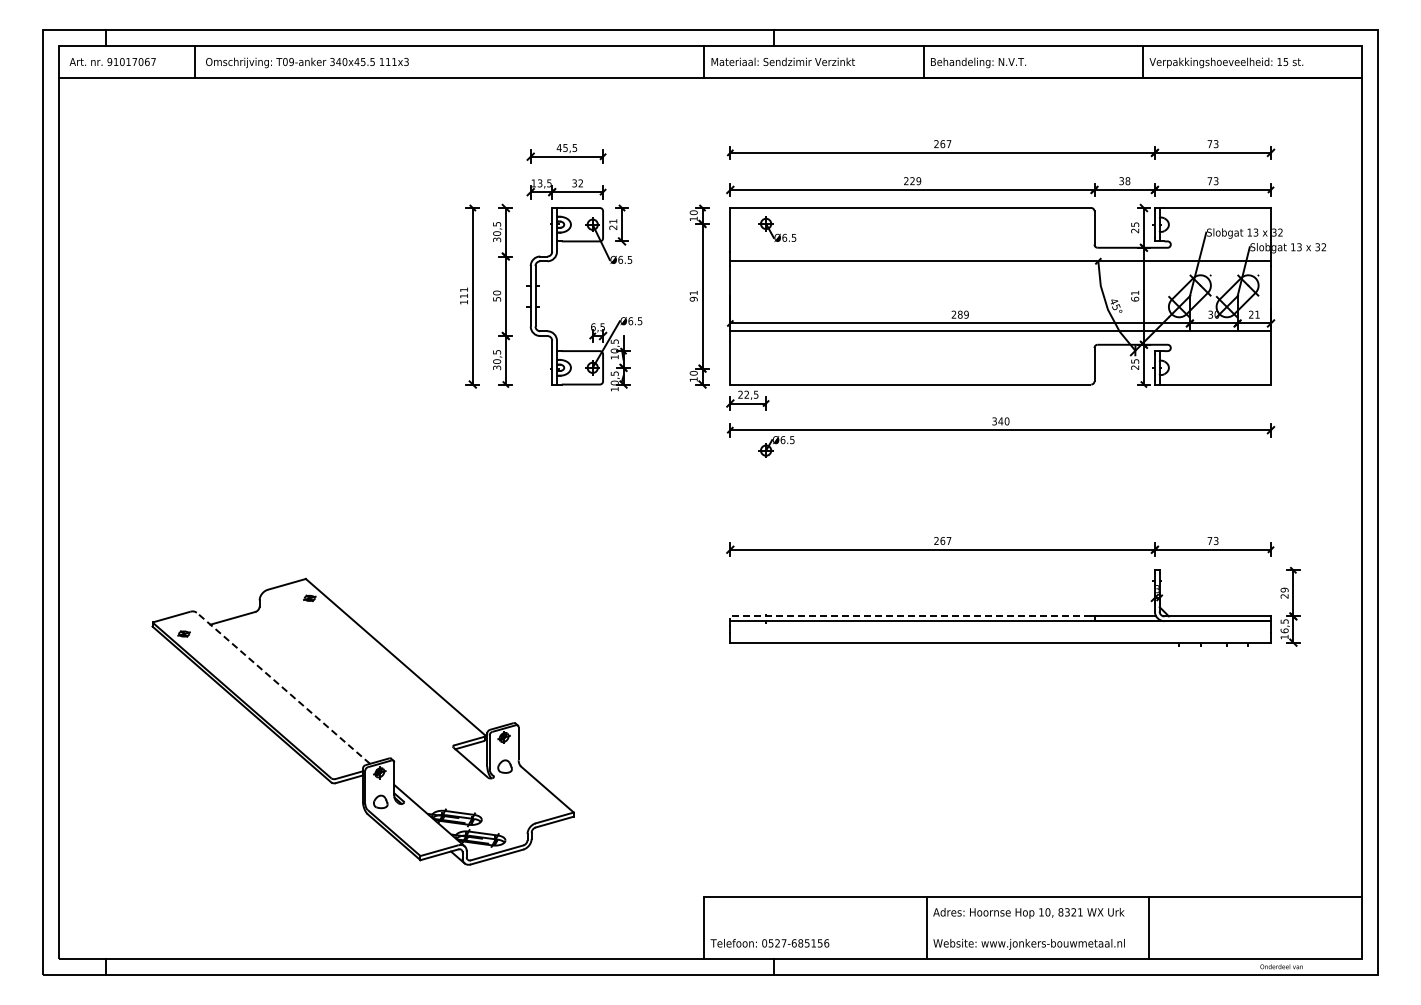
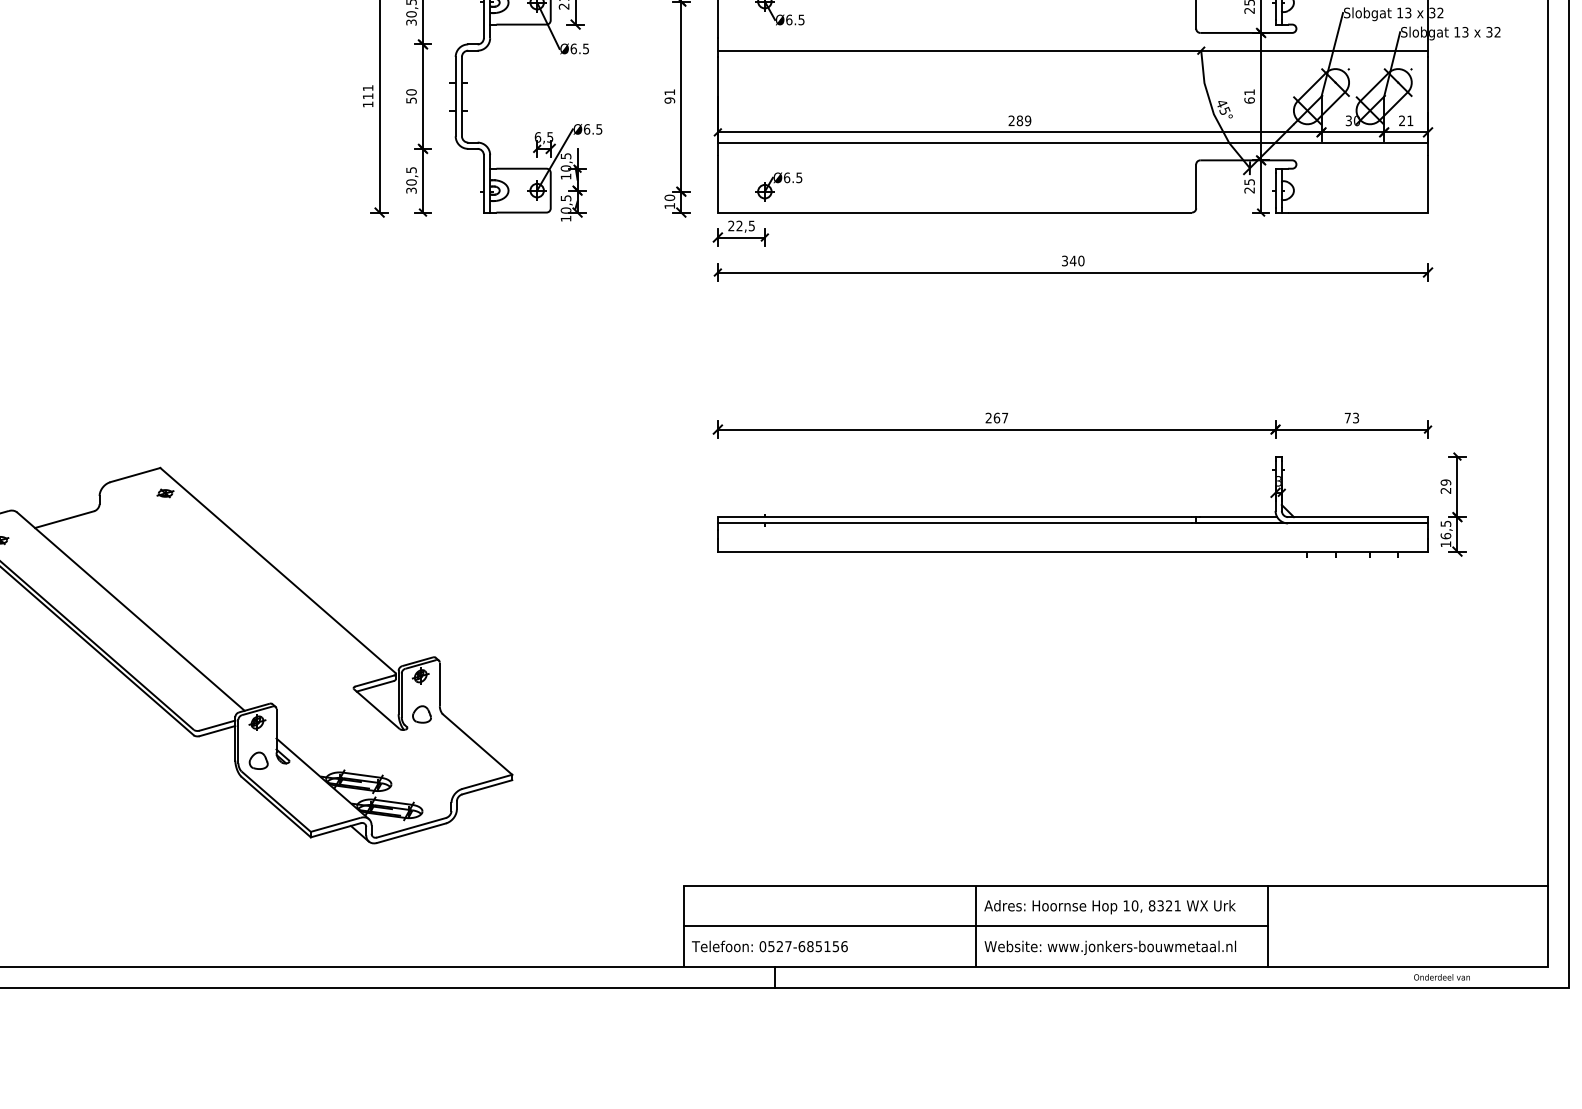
part: (776, 446) -> (778, 186), moved
line: (907, 616) -> (950, 517), dashed -> solid
line: (283, 688) -> (130, 611), dashed -> solid
line: (926, 927) -> (975, 925), added

